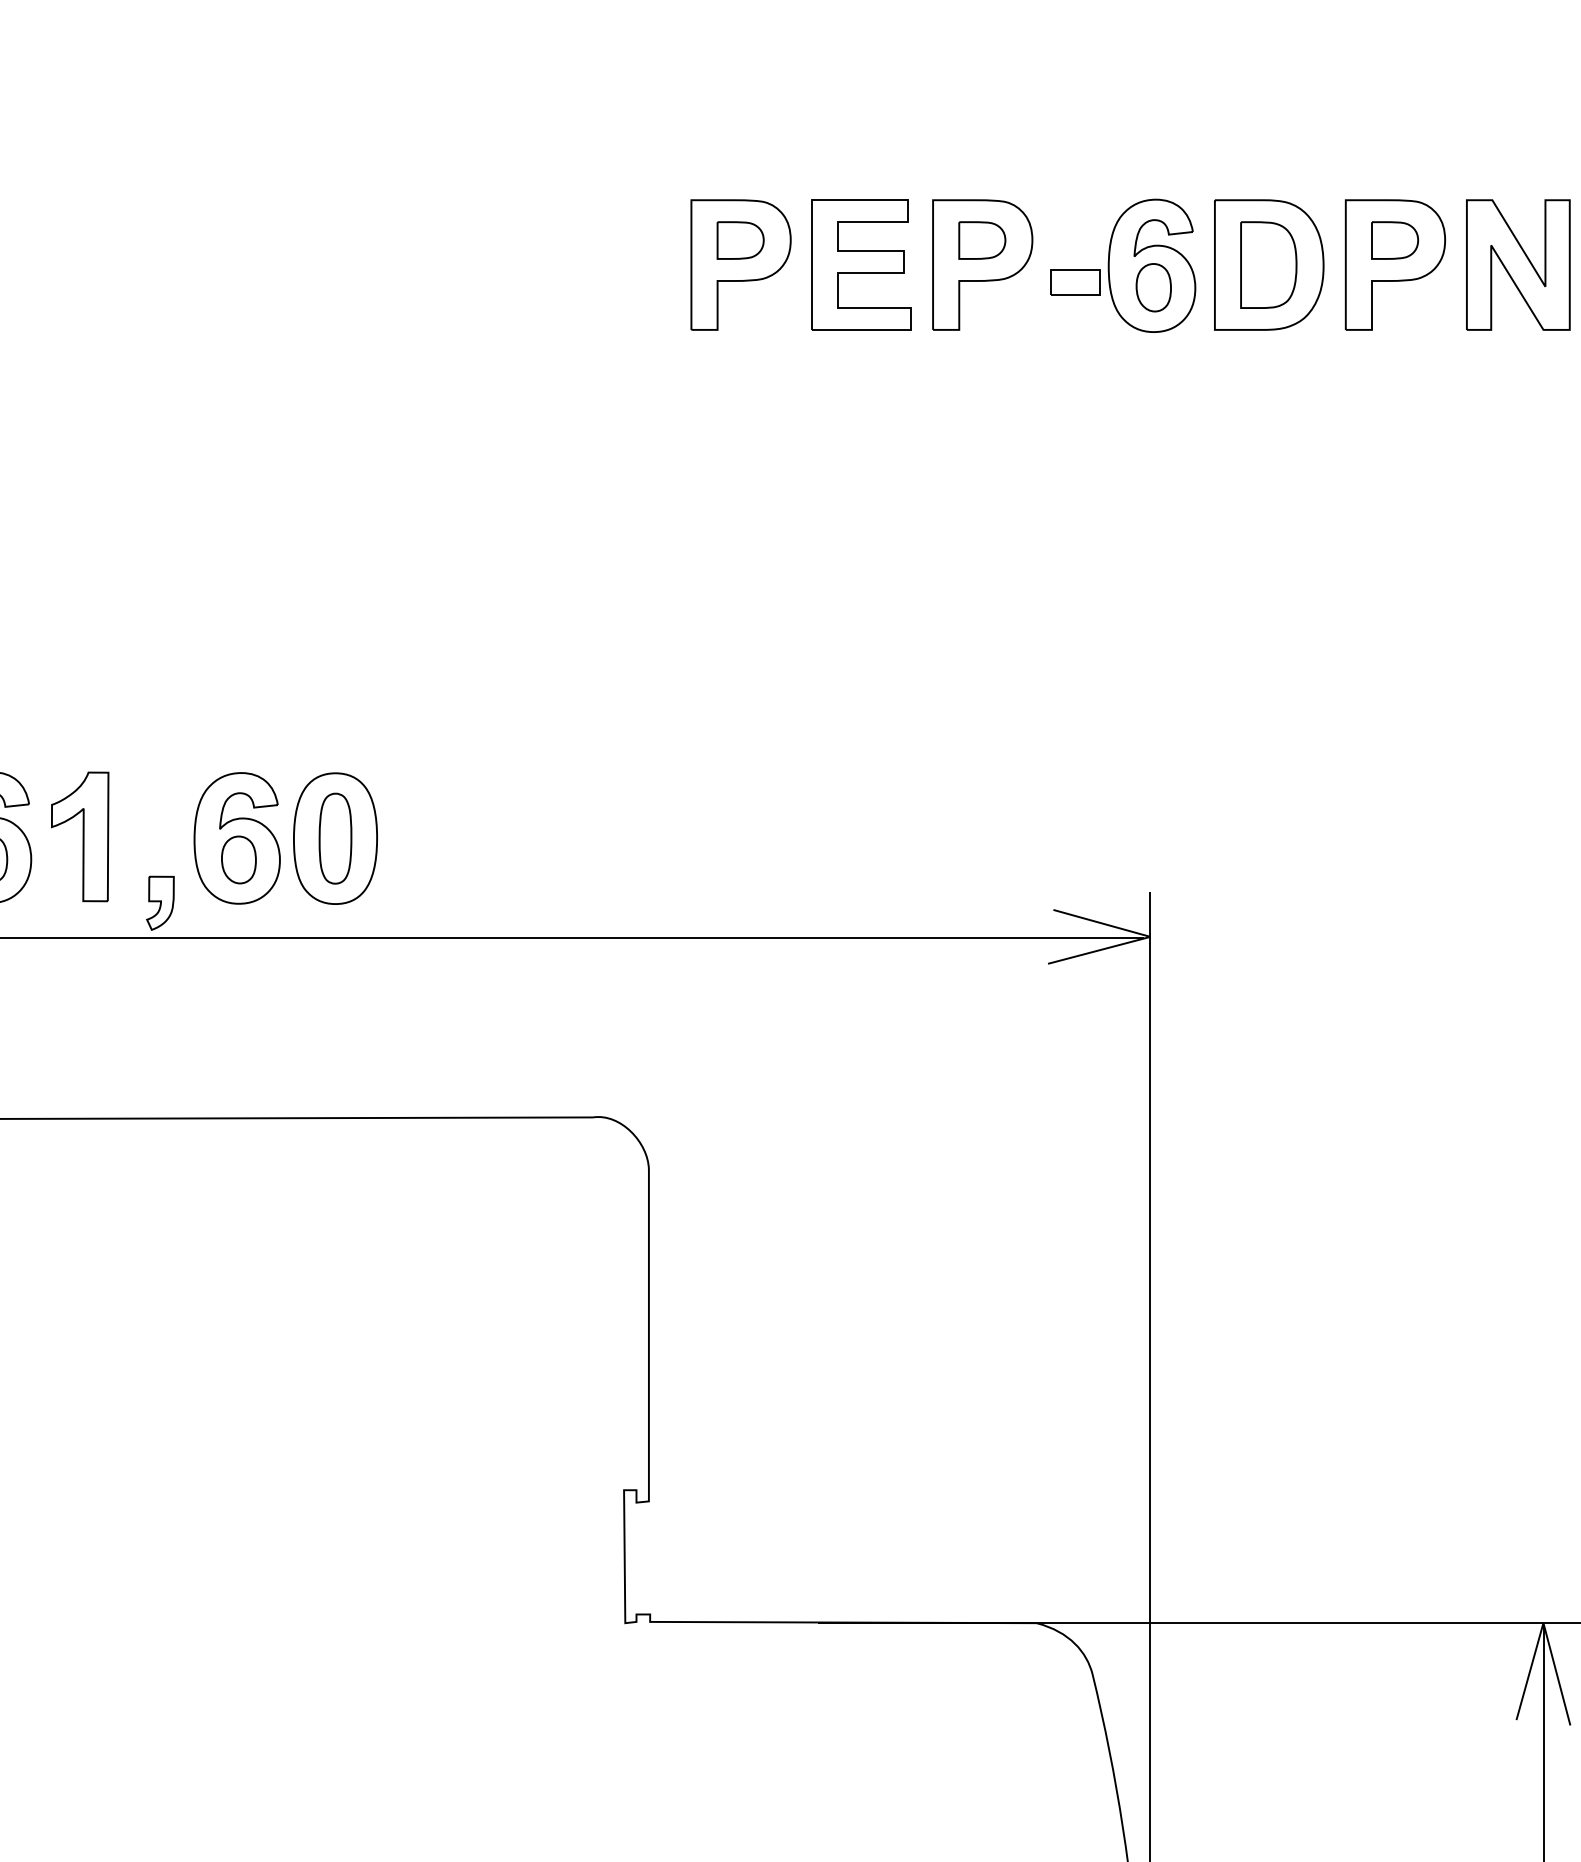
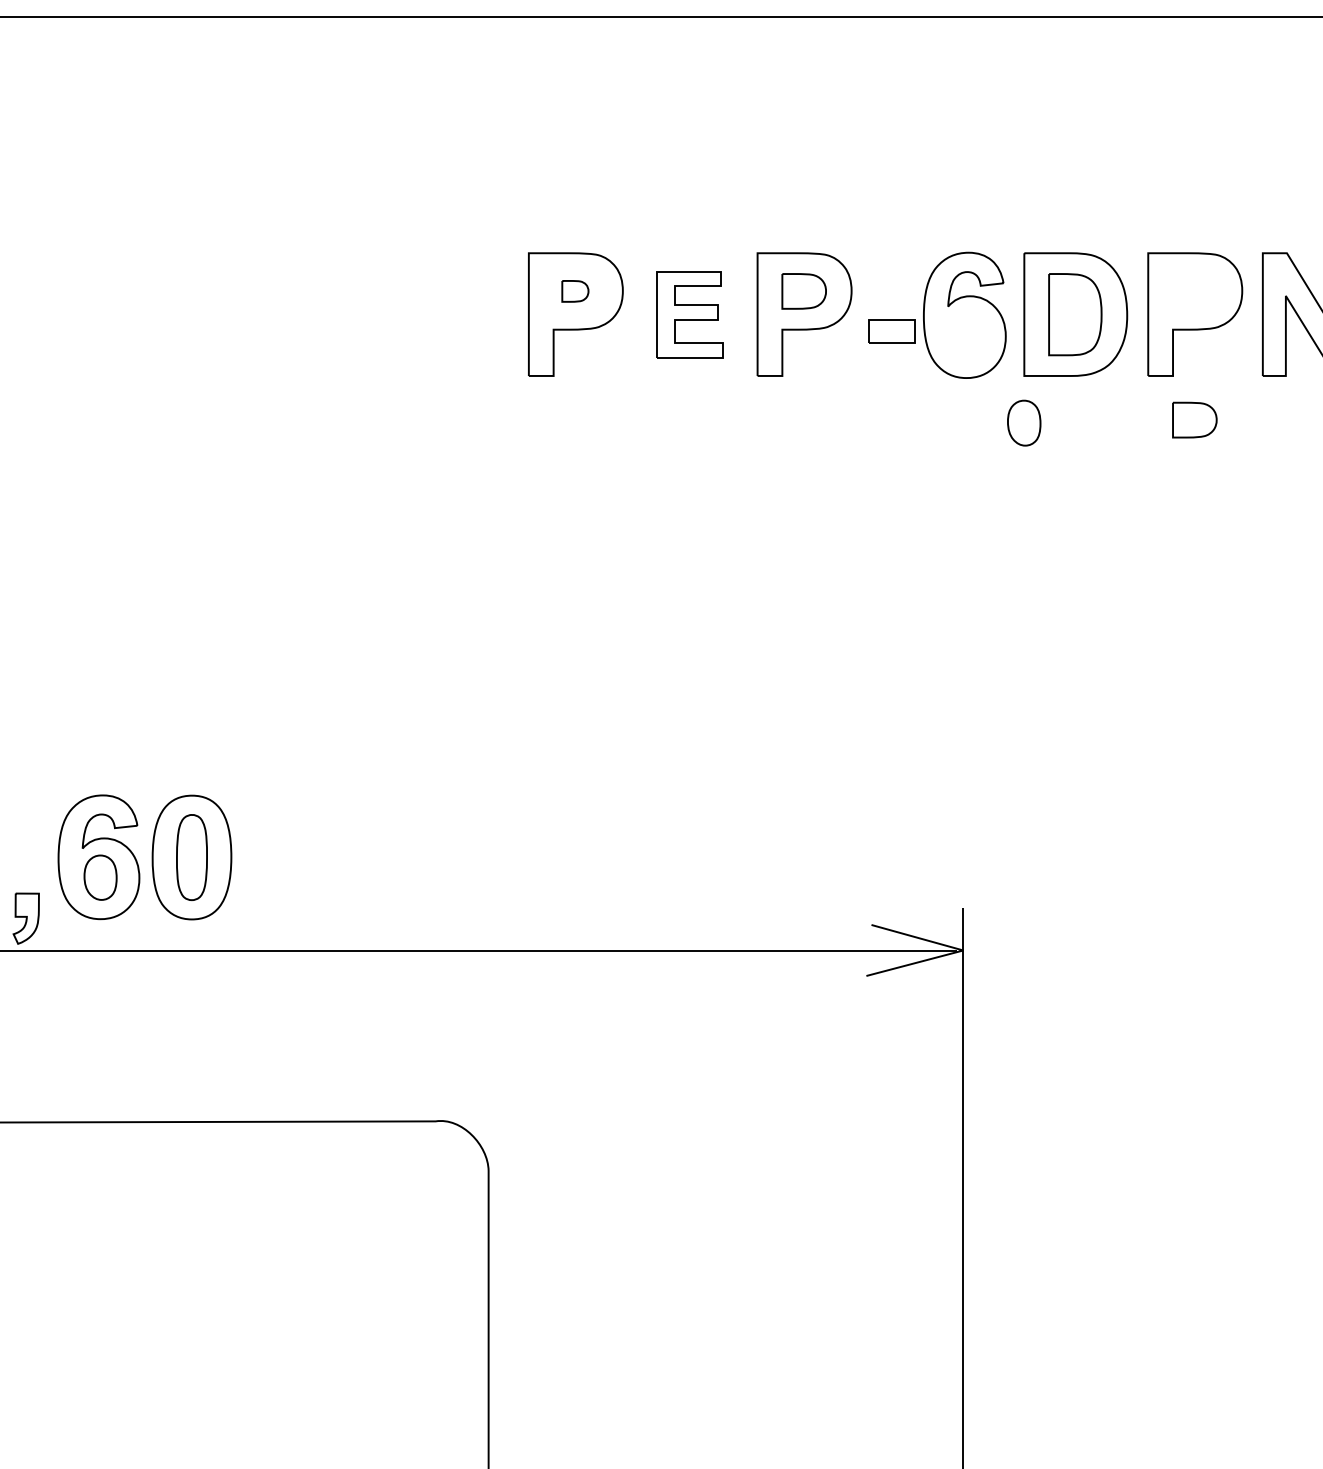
part: (740, 240) -> (575, 291), size x0.6
part: (1395, 240) -> (1195, 420), moved
part: (861, 264) -> (689, 314), size x0.7
part: (1153, 287) -> (1023, 422), moved

